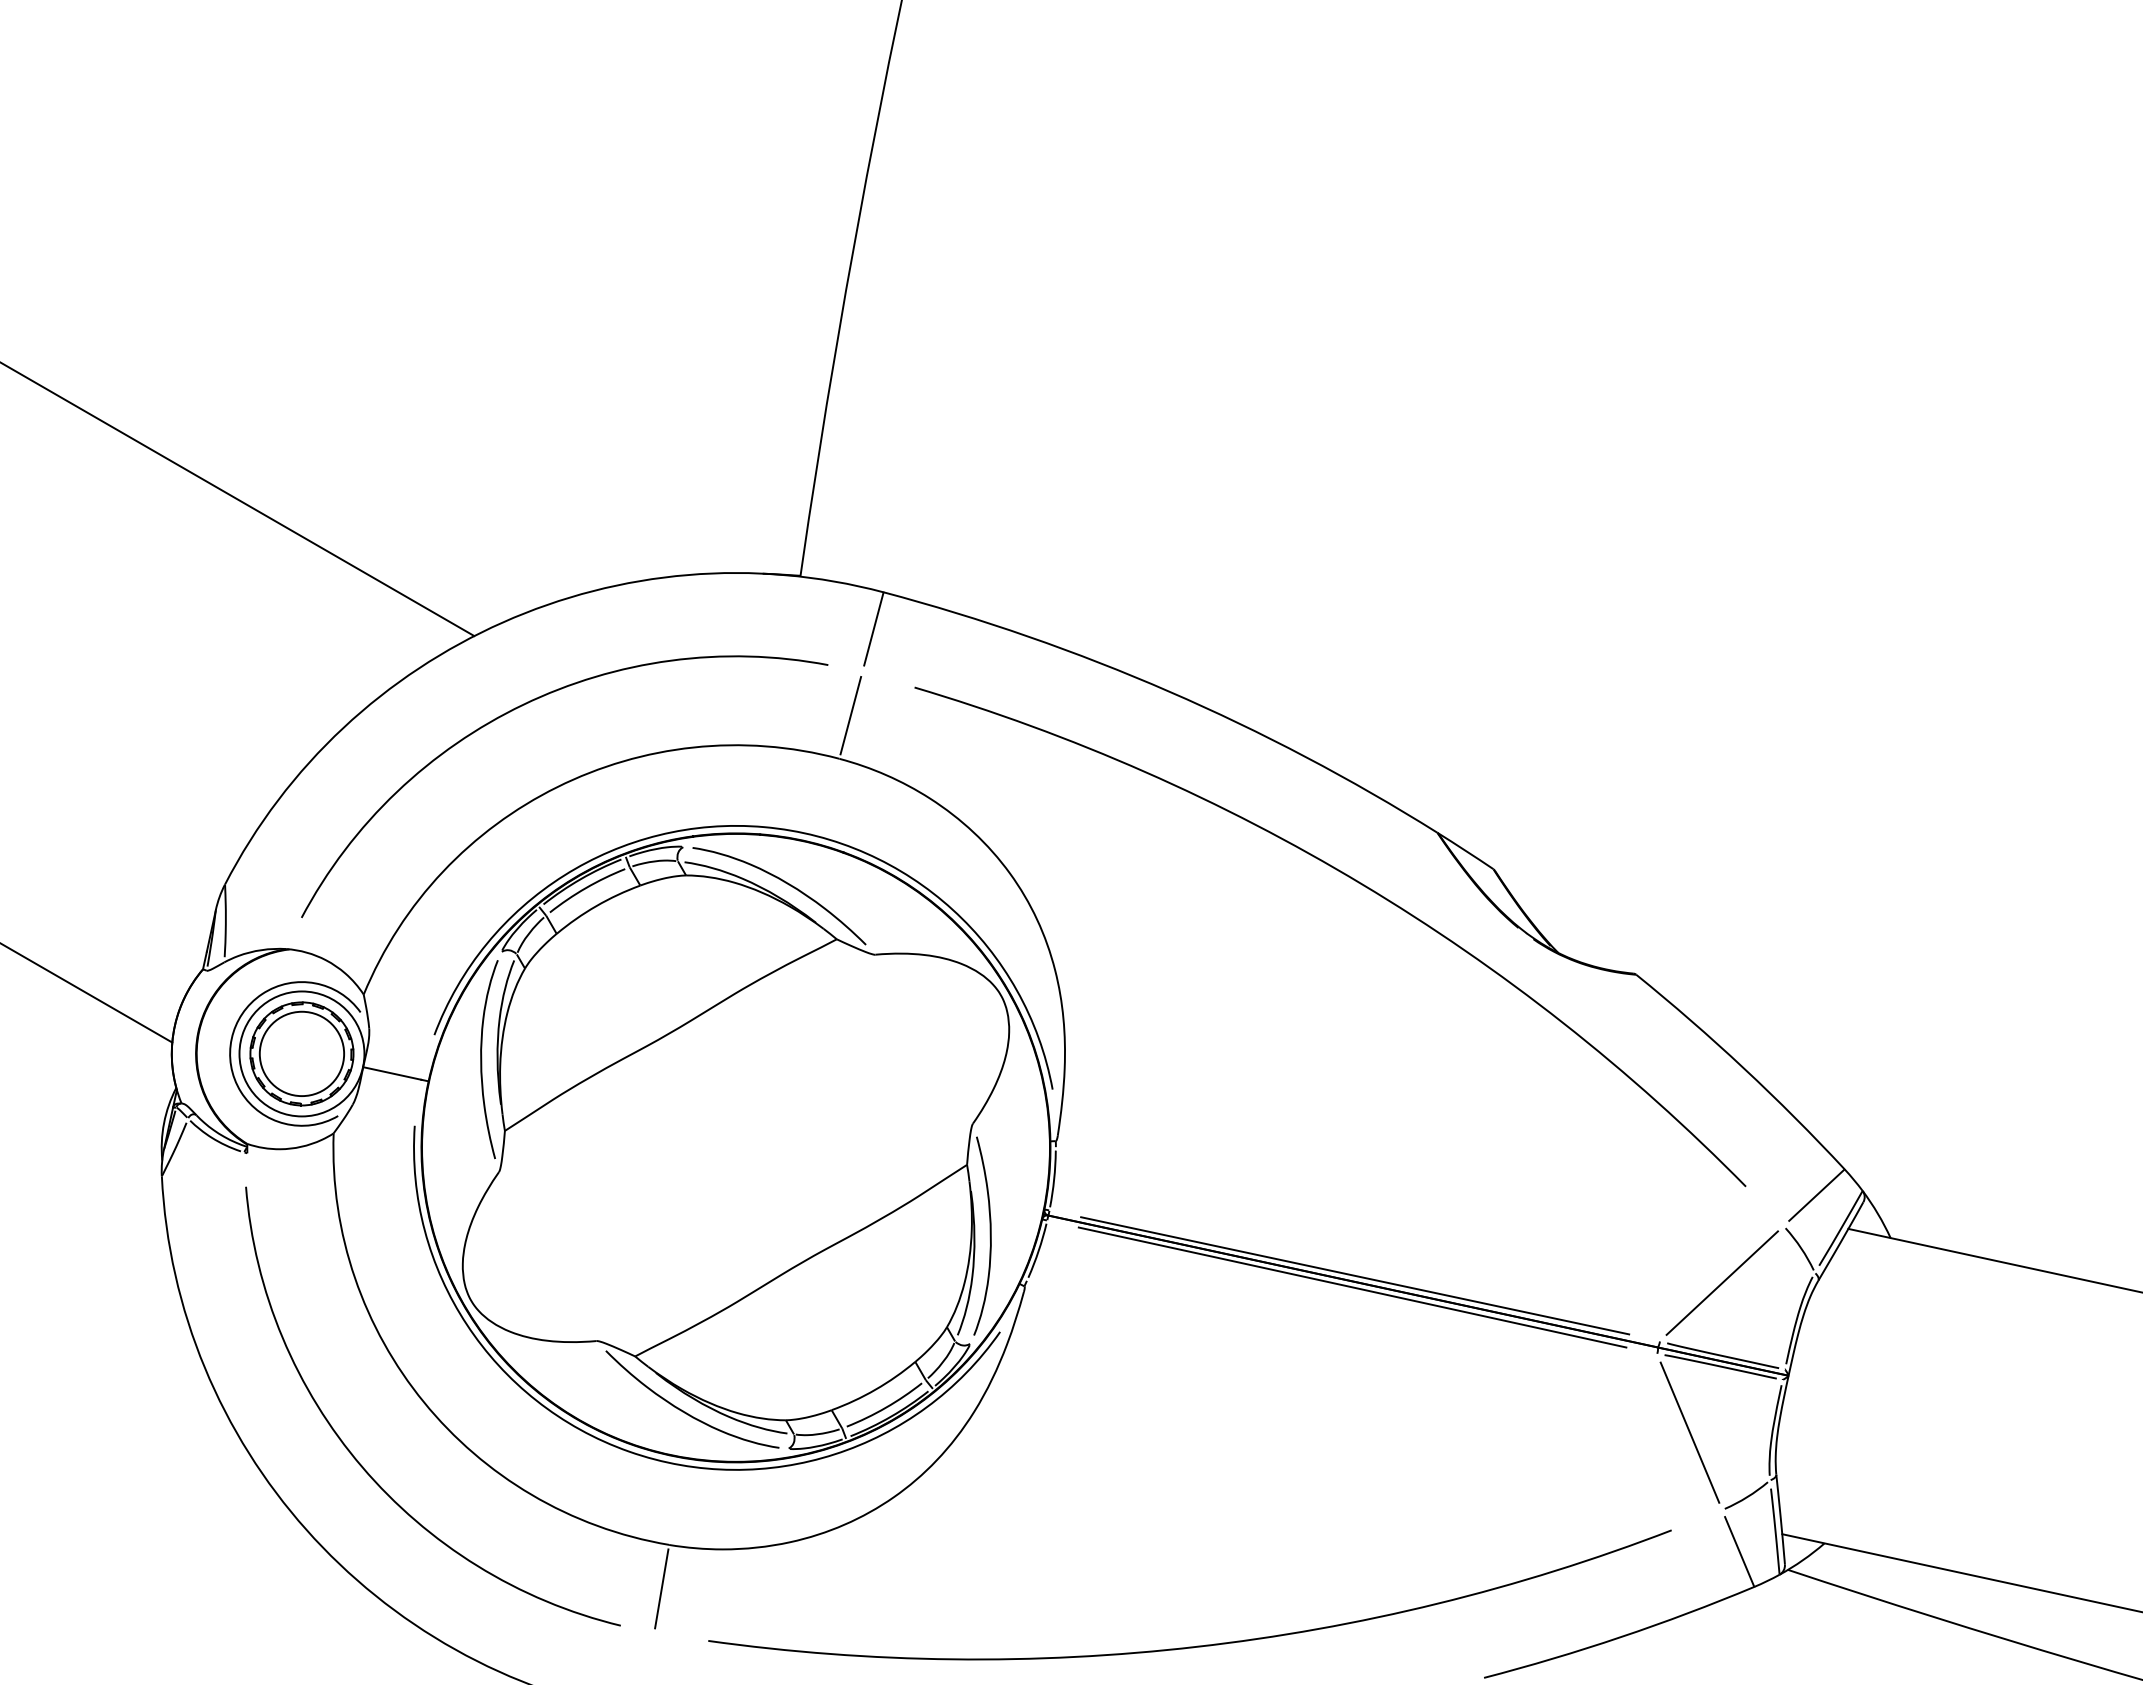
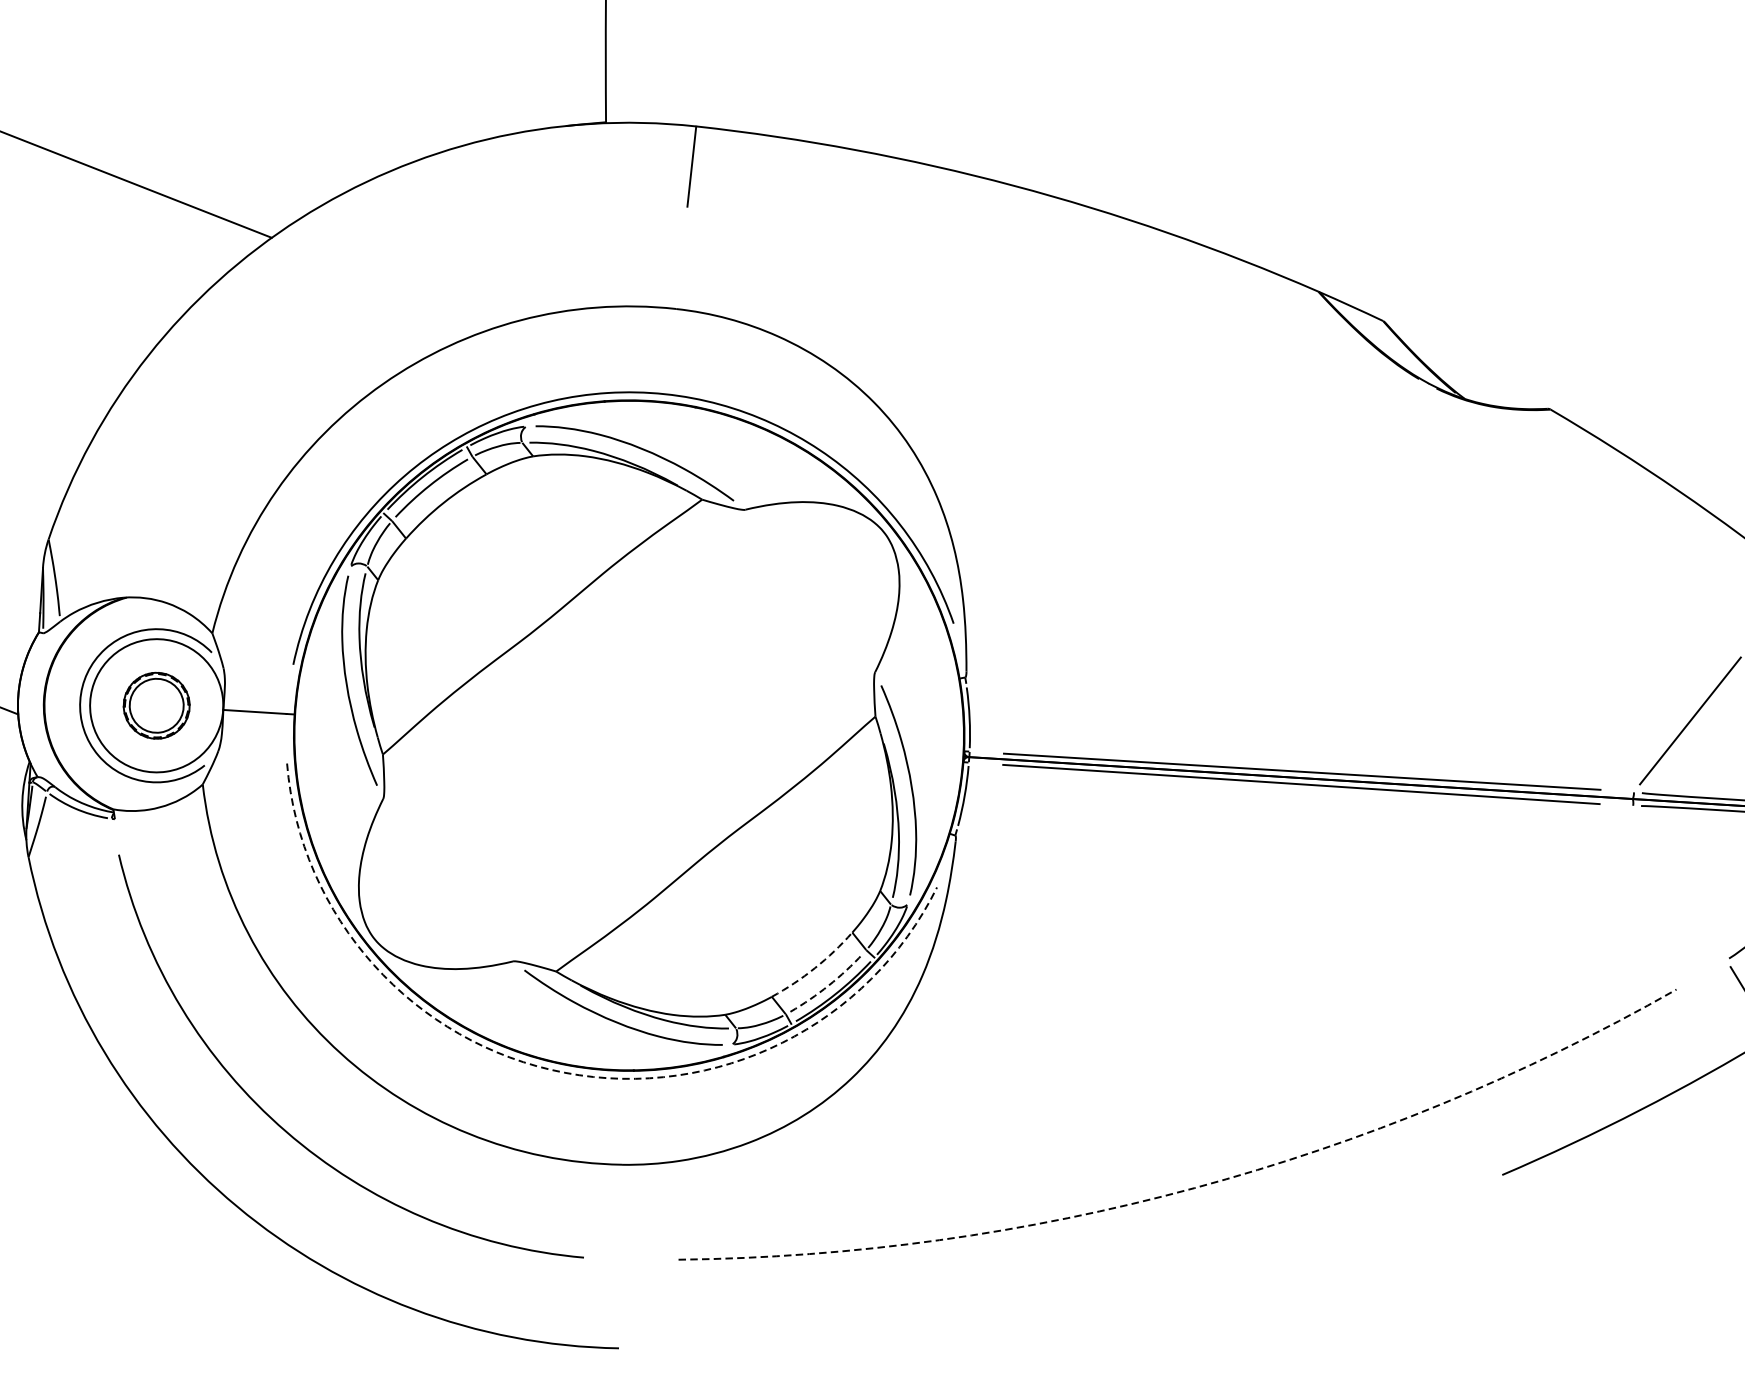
arc: (524, 705) -> (335, 302), removed
line: (850, 715) -> (680, 261), removed
arc: (1361, 885) -> (1246, 359), removed
part: (301, 1053) -> (156, 705), size x0.6
arc: (875, 1389) -> (814, 968), solid -> dashed
arc: (886, 1407) -> (829, 985), solid -> dashed
line: (1689, 1432) -> (1679, 883), removed
arc: (629, 1451) -> (565, 1072), solid -> dashed
line: (661, 1588) -> (620, 1211), removed
arc: (1197, 1646) -> (1195, 1187), solid -> dashed

